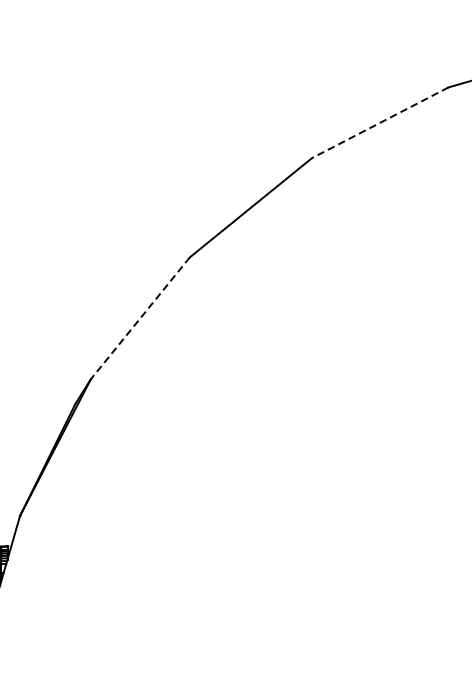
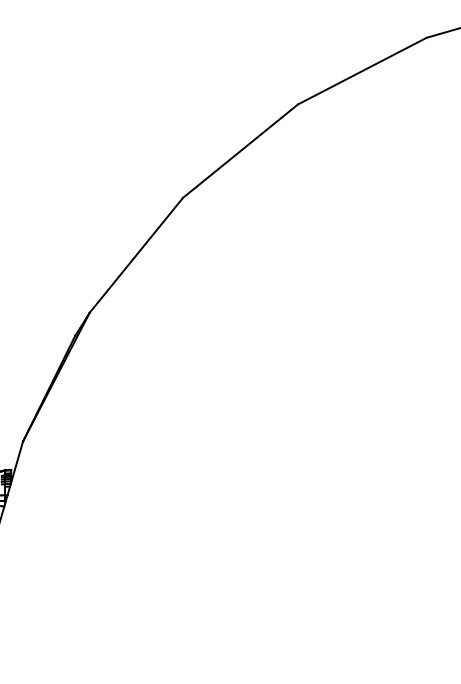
line: (379, 123) -> (361, 71), dashed -> solid
line: (140, 318) -> (136, 255), dashed -> solid

